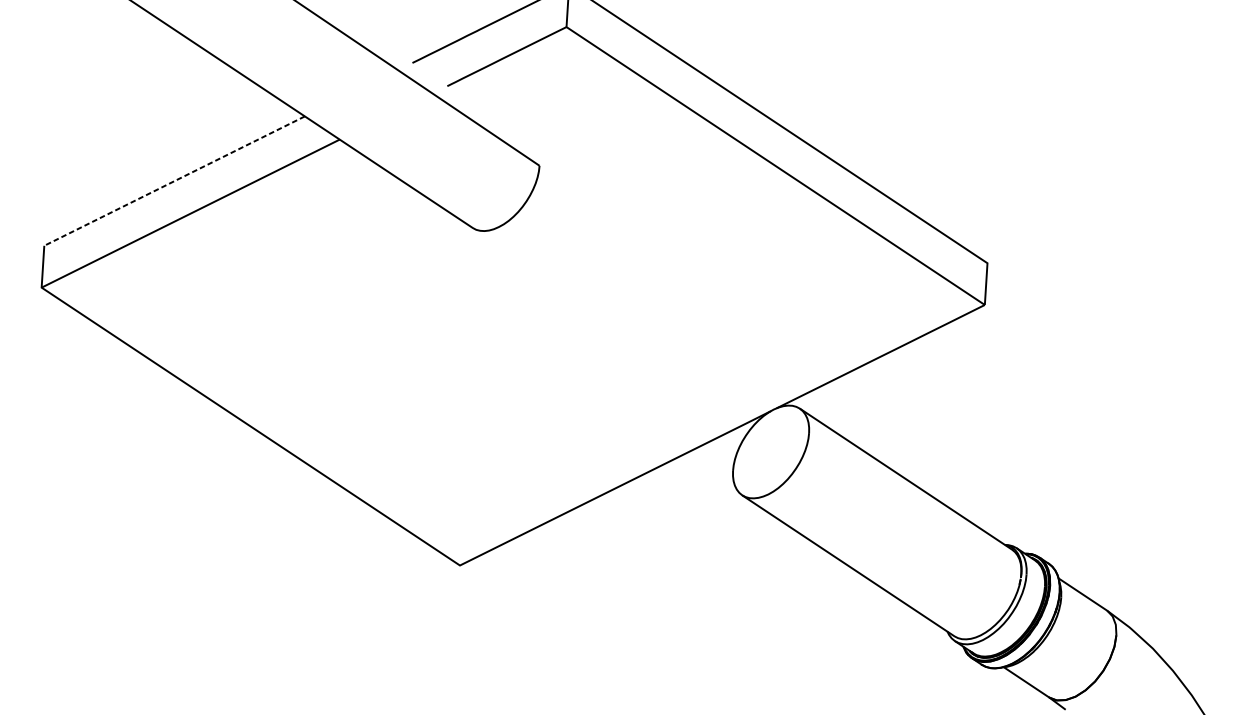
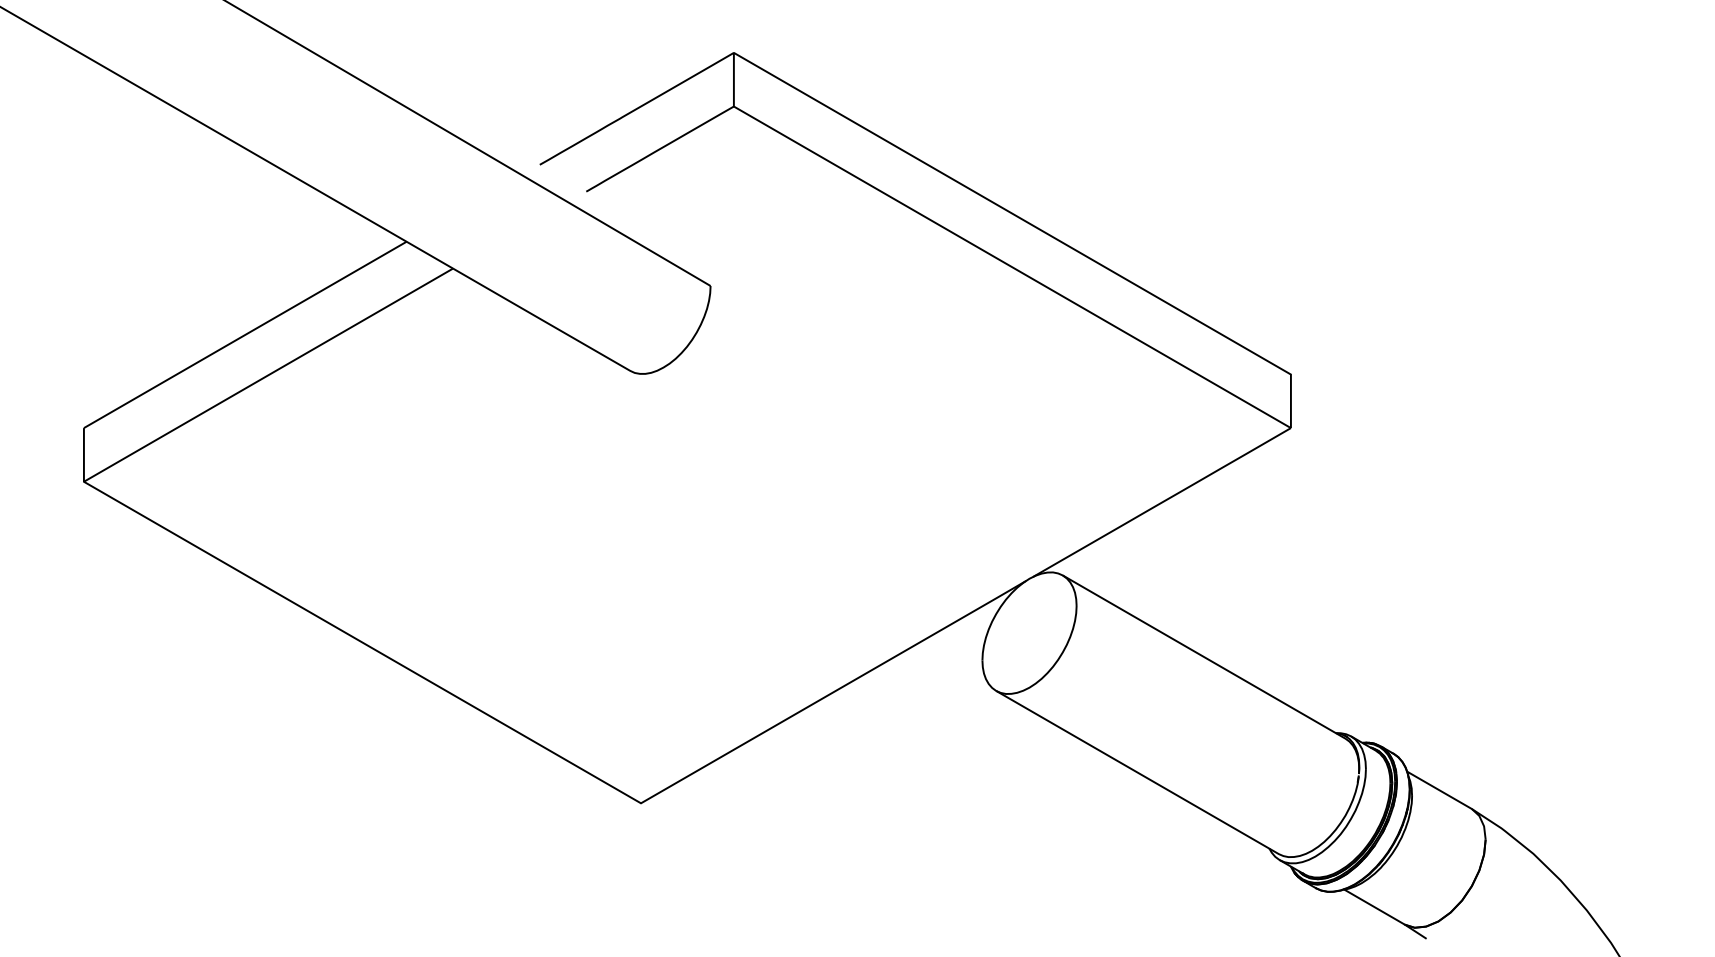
line: (173, 181) -> (244, 335), dashed -> solid

